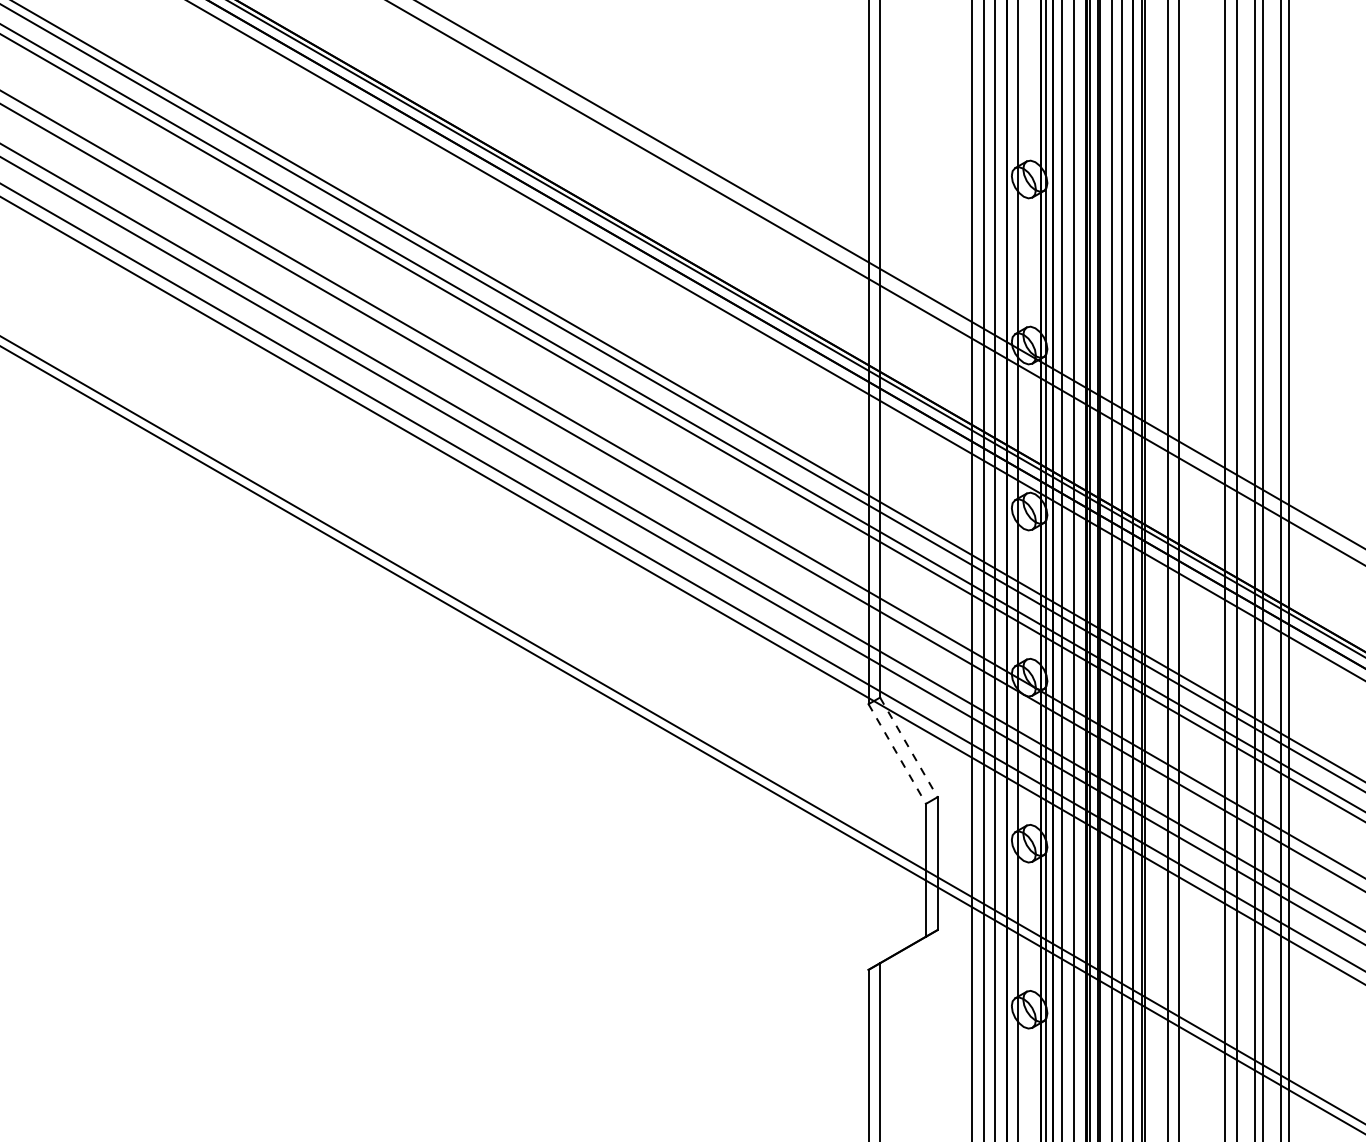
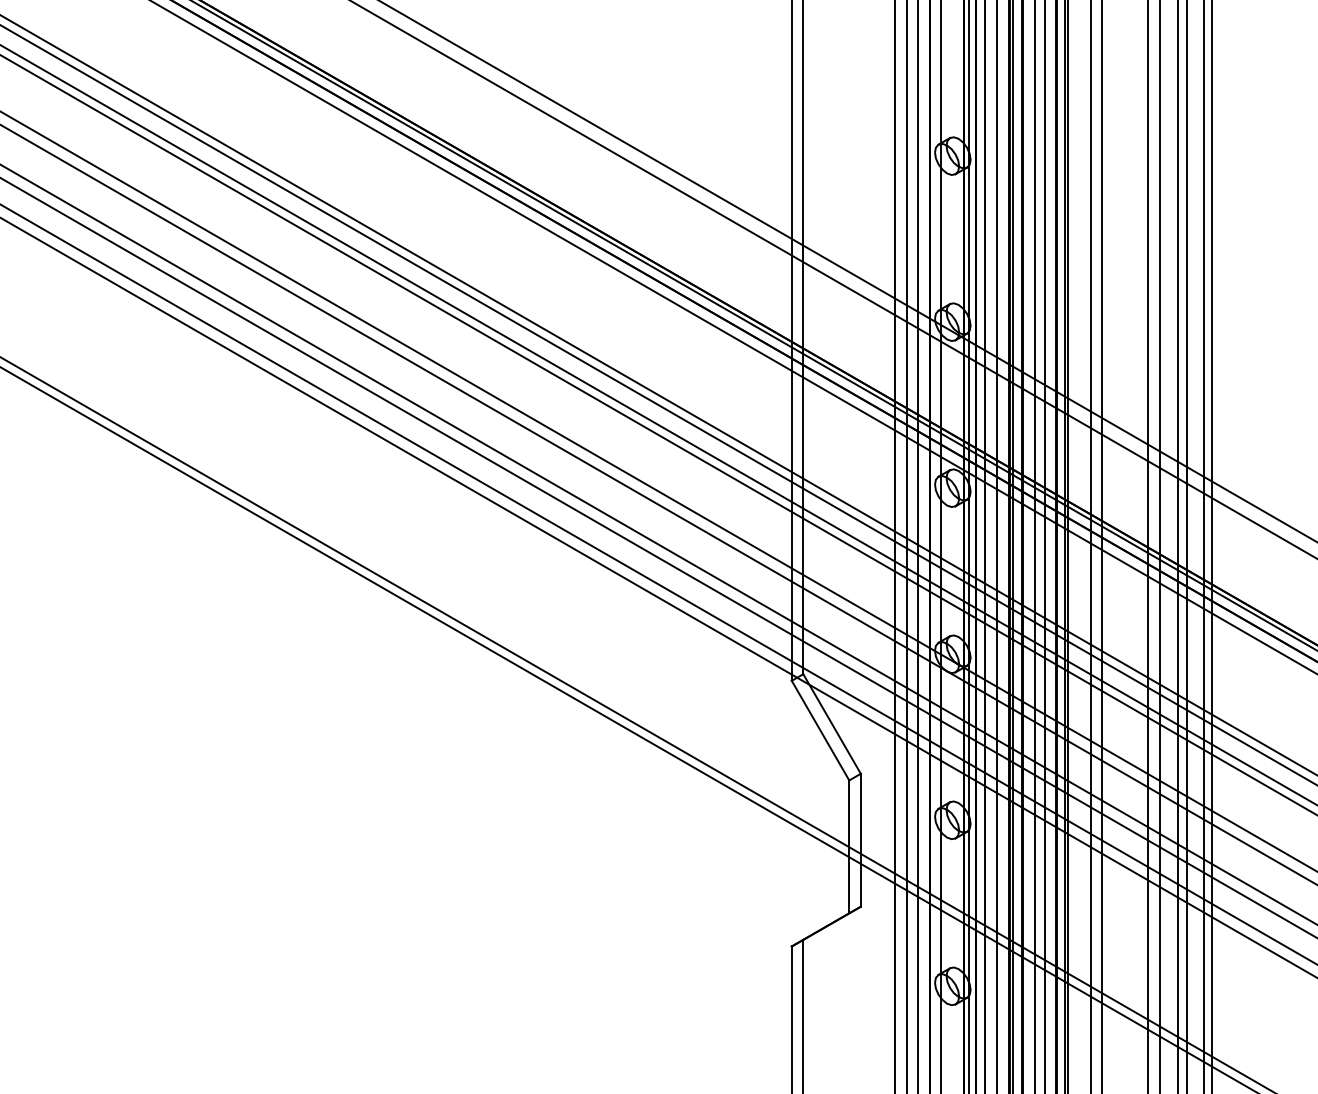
line: (909, 747) -> (832, 724), dashed -> solid
line: (897, 754) -> (820, 731), dashed -> solid

